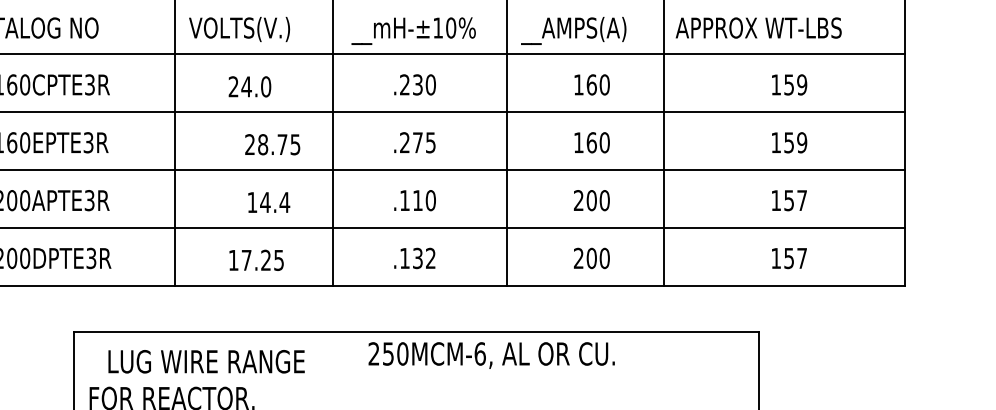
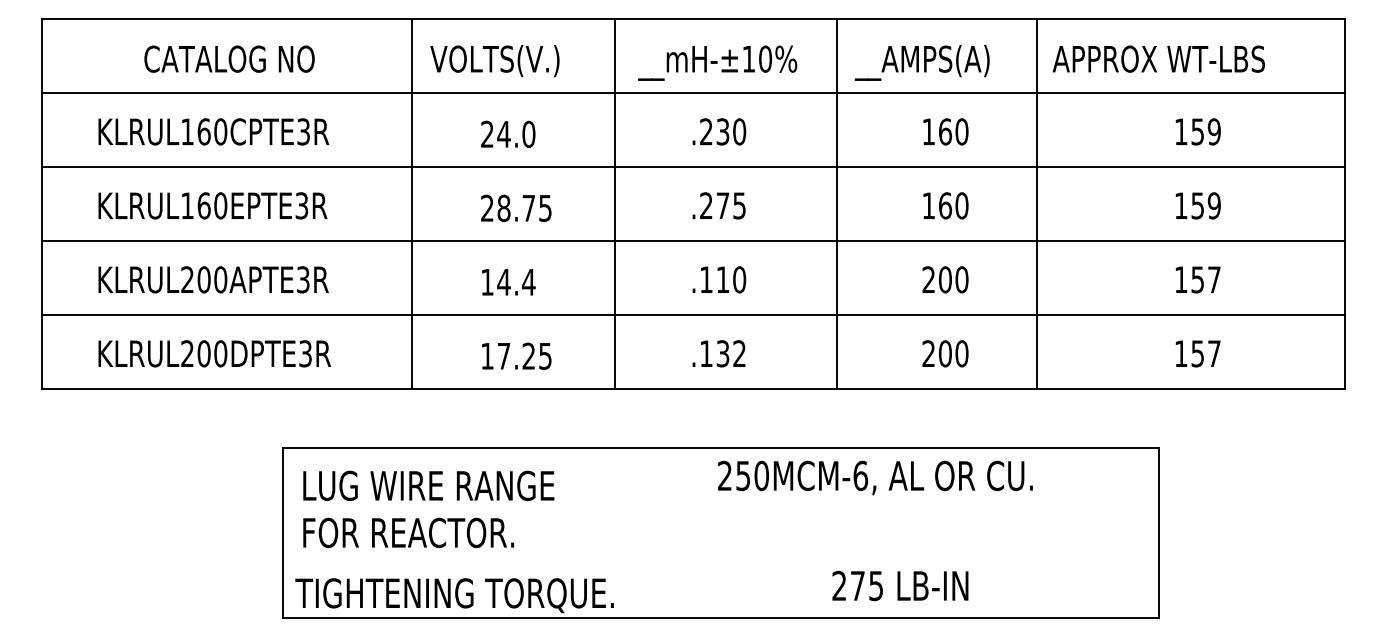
text: (272, 144) -> (516, 207), moved
text: (268, 202) -> (508, 282), moved
text: (491, 355) -> (875, 477), moved
text: (206, 361) -> (428, 485), moved

